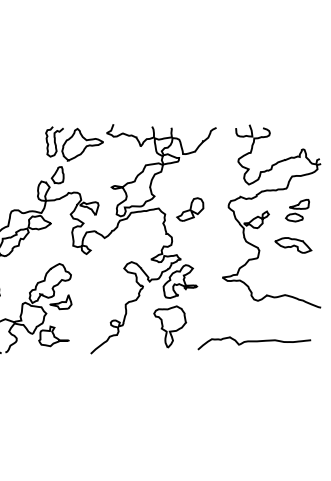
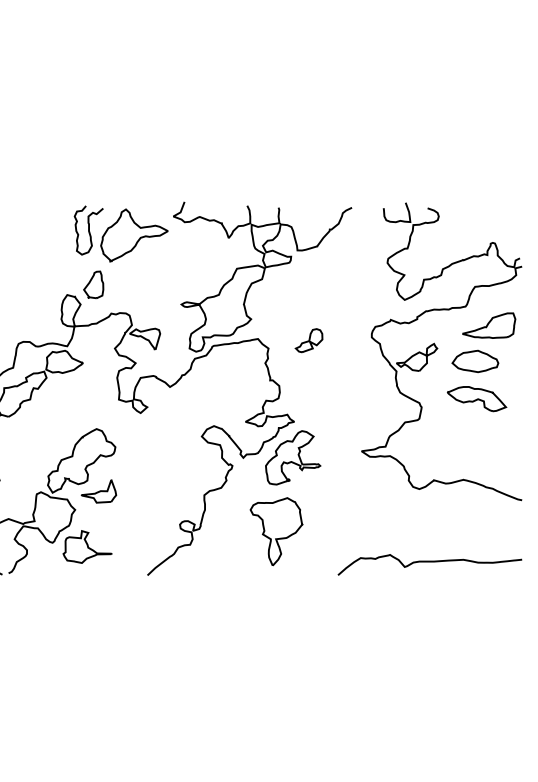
part: (189, 209) -> (308, 340), size x0.62
part: (297, 210) -> (483, 342), size x1.67
curve: (254, 342) -> (430, 563), moved

